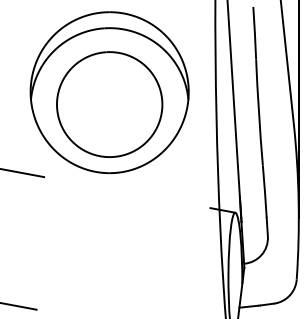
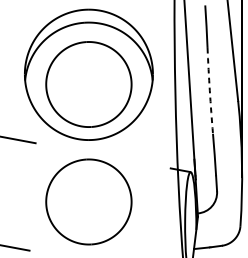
arc: (258, 112) -> (209, 90), solid -> dashed
part: (109, 249) -> (88, 201), added

